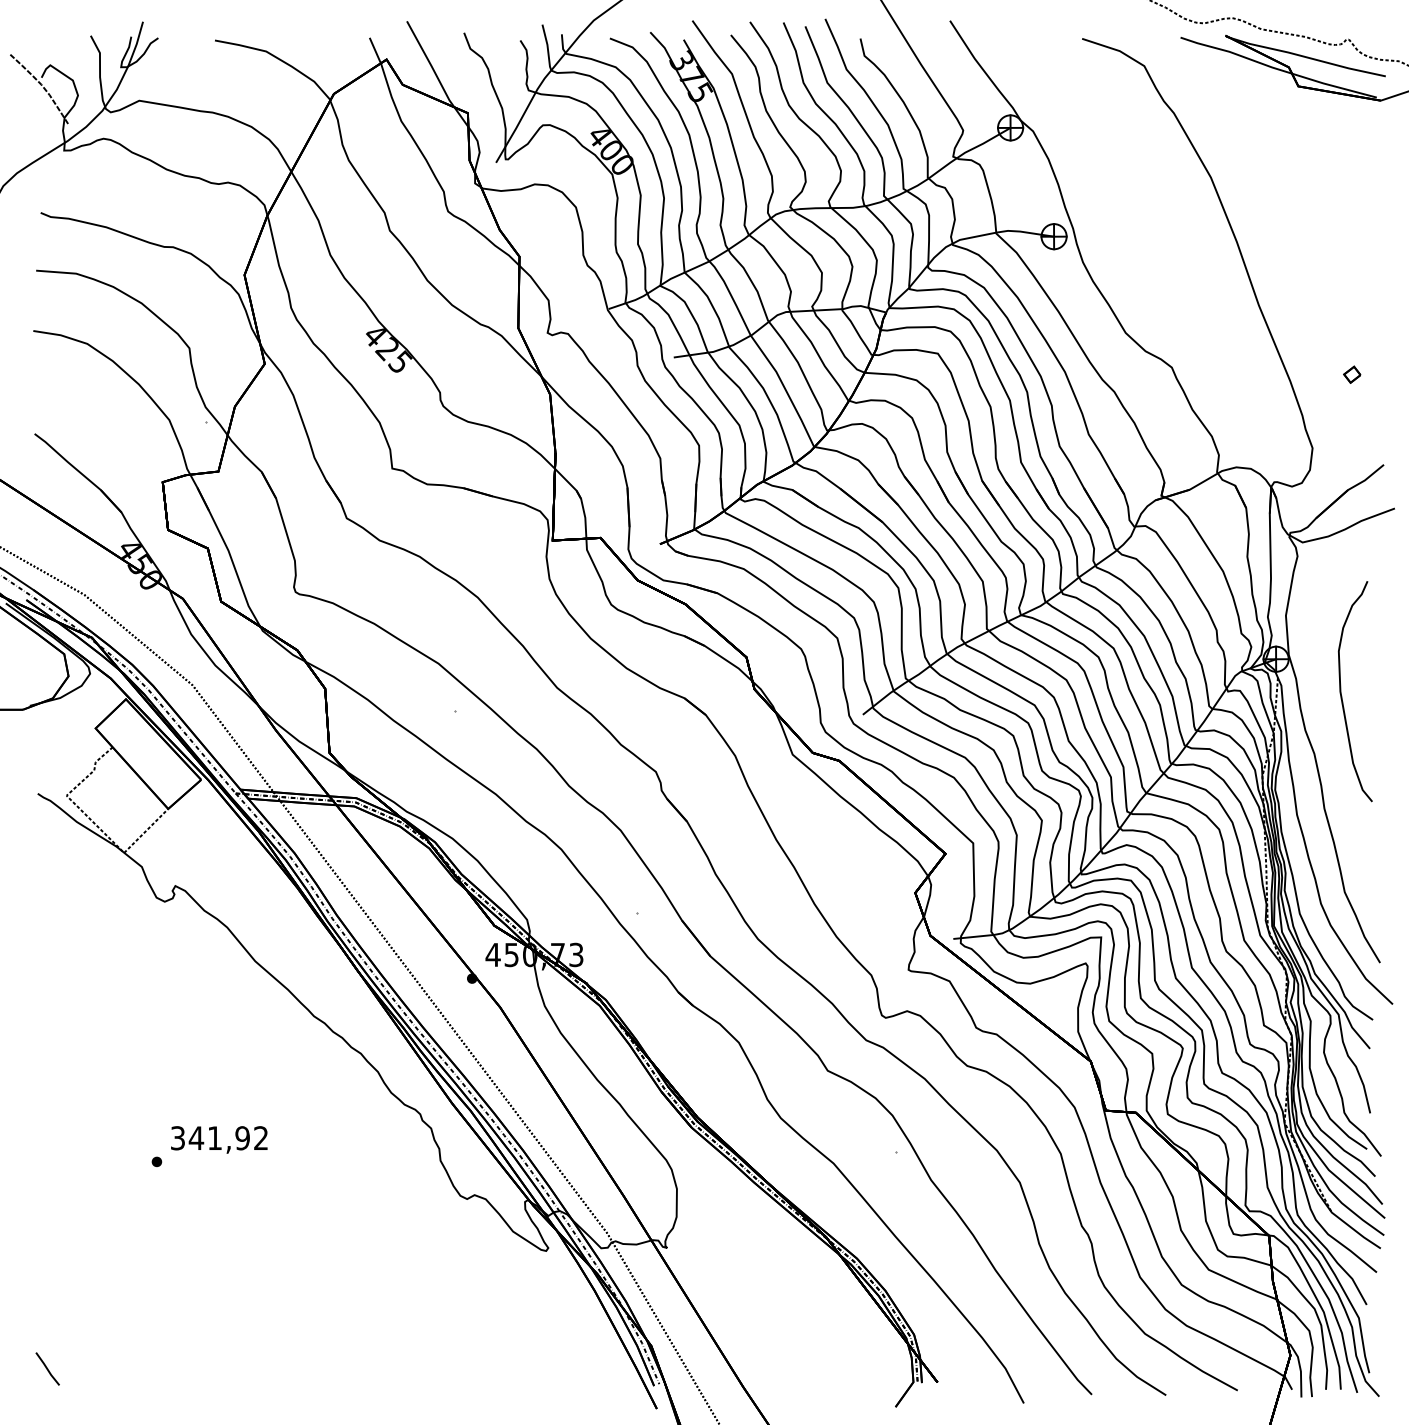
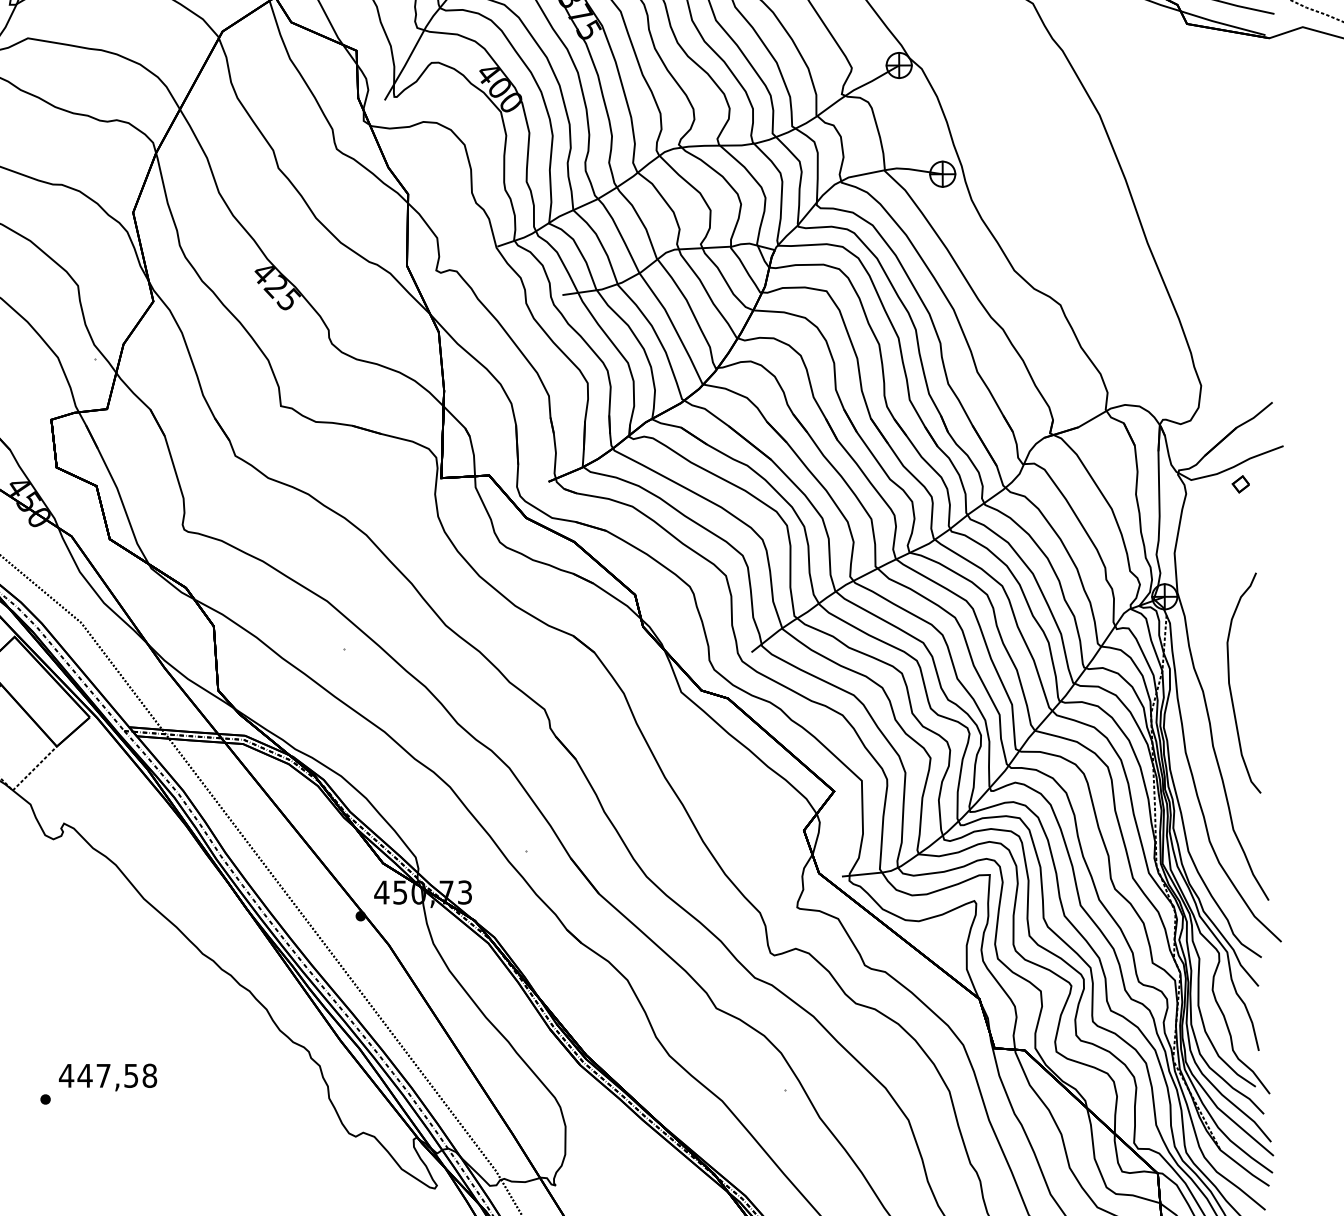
part: (1352, 374) -> (1241, 484), moved
curve: (1341, 691) -> (1230, 683), moved
text: (219, 1138) -> (108, 1076), 341,92 -> 447,58

